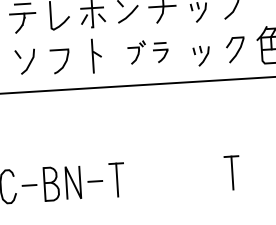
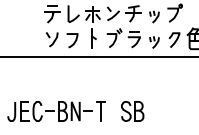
part: (147, 52) -> (123, 38), size x1.43
part: (231, 173) -> (167, 111), removed
part: (171, 176) -> (132, 111), added

